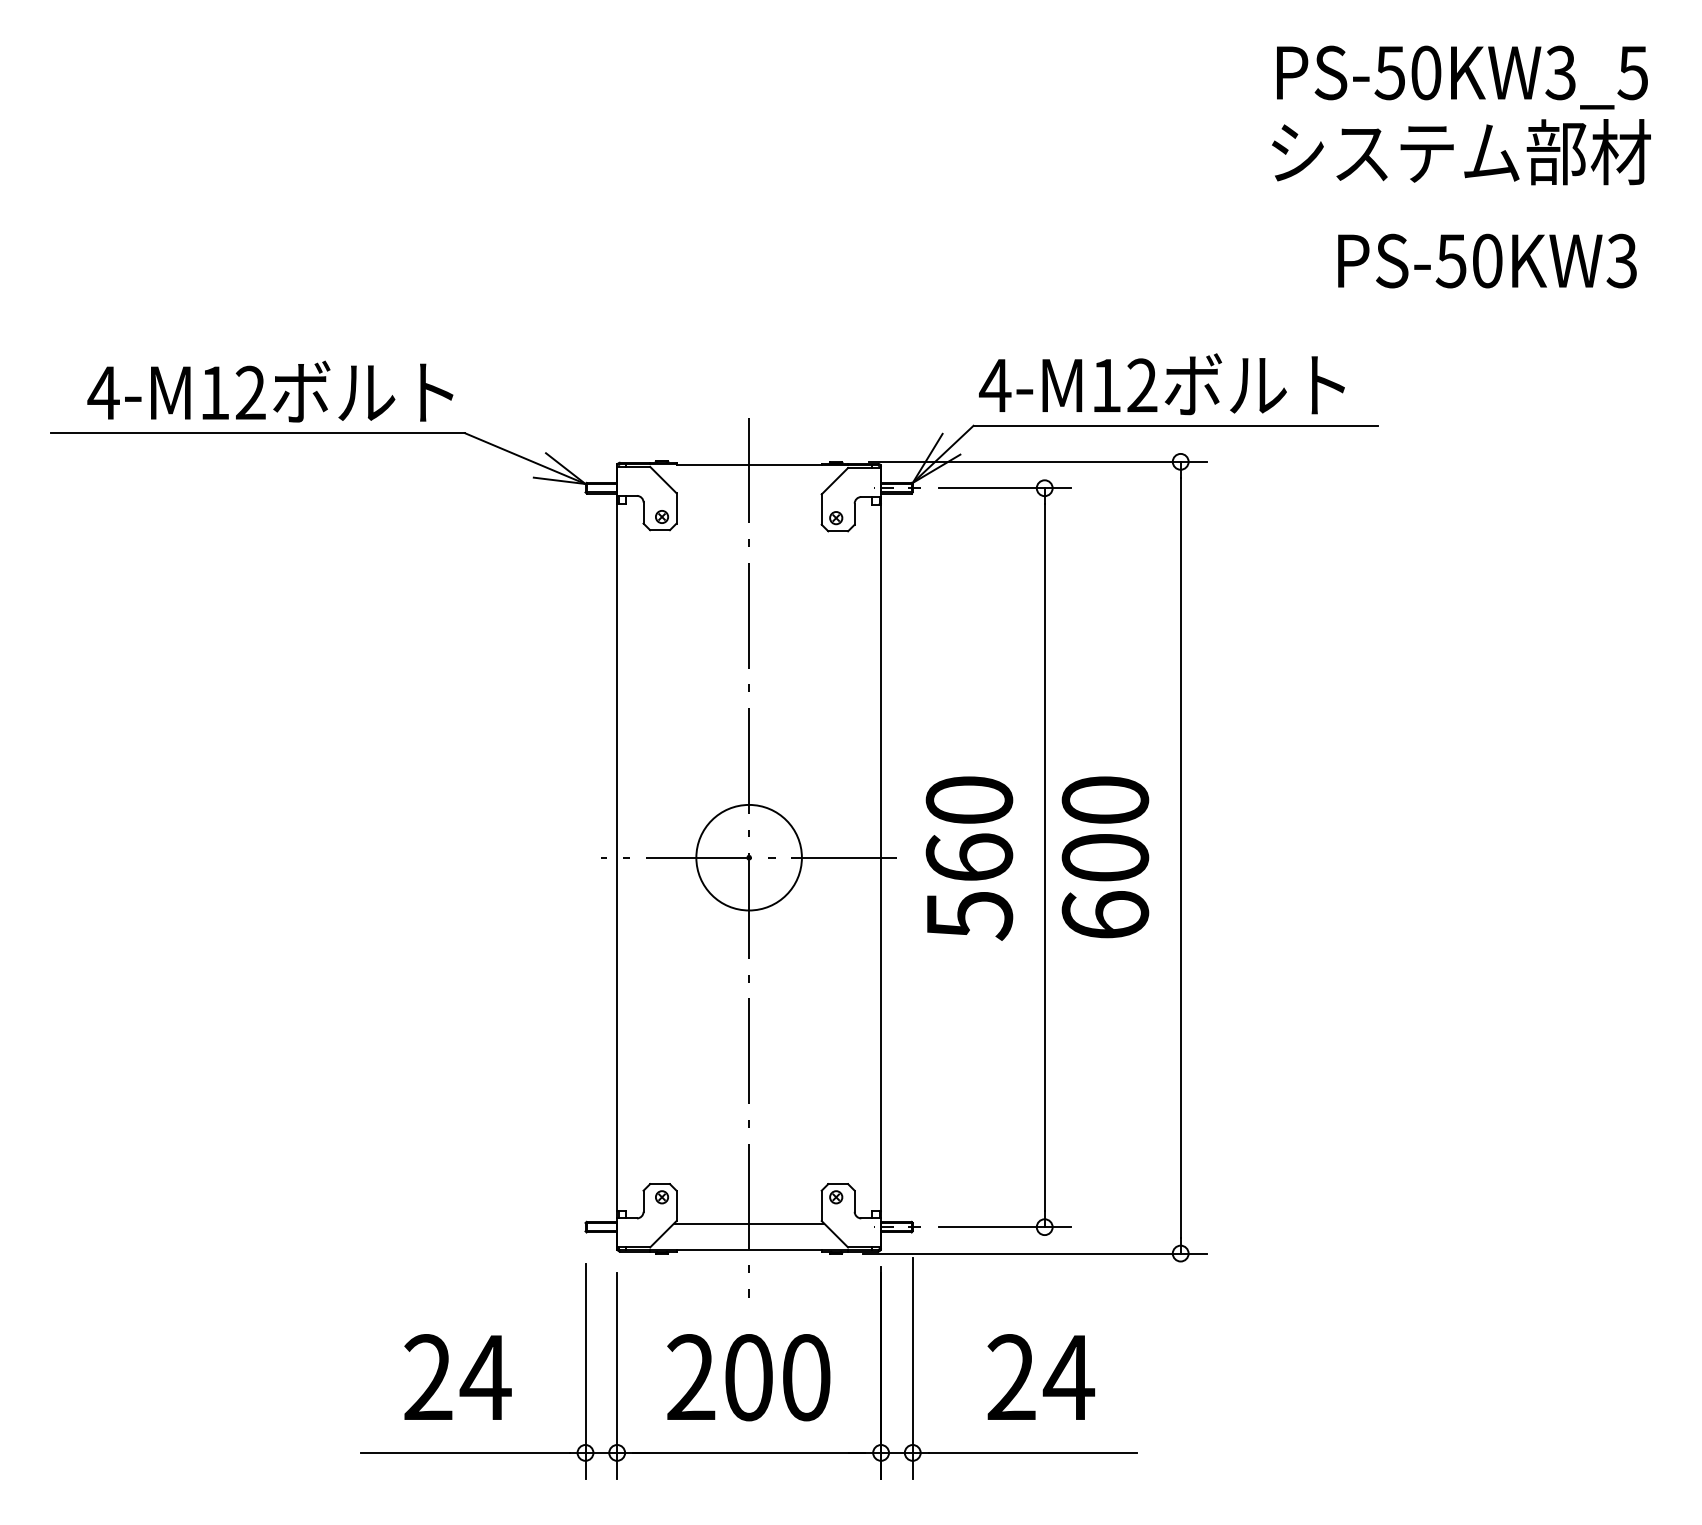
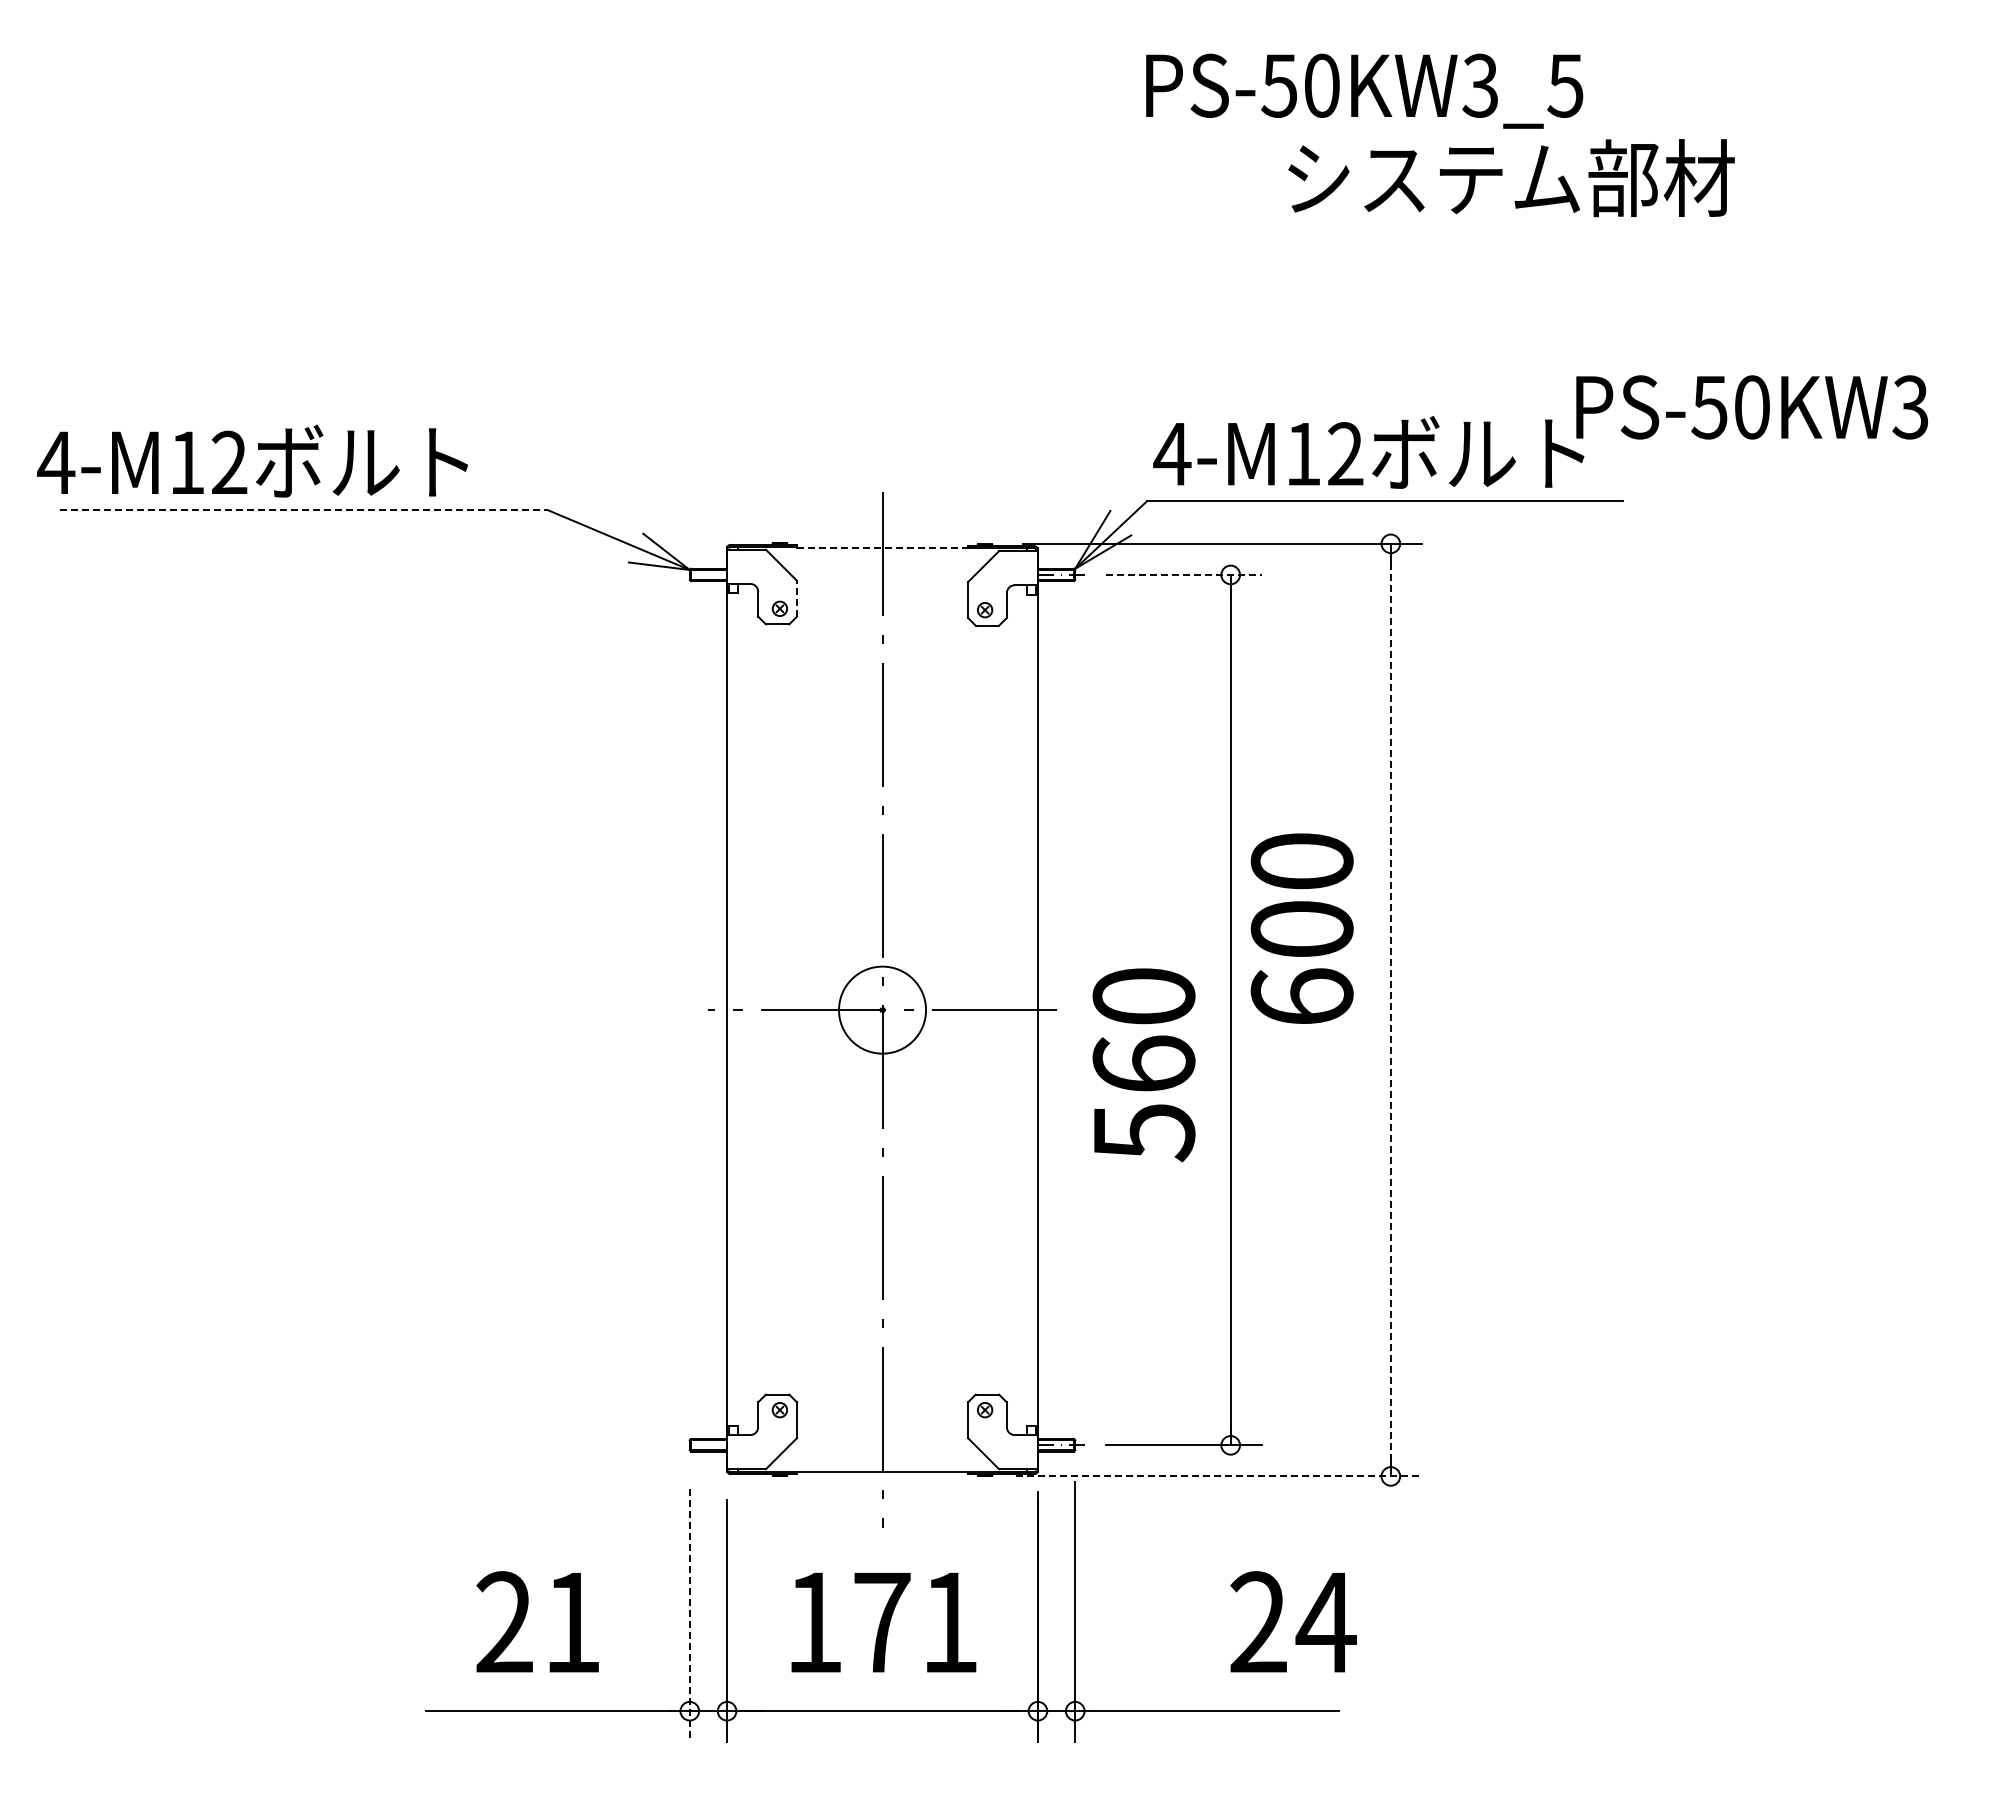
text: (1462, 76) -> (1364, 90), moved
text: (1461, 152) -> (1511, 178), moved
text: (1486, 261) -> (1751, 407), moved
text: (270, 391) -> (252, 460), moved
line: (257, 433) -> (303, 510), solid -> dashed
line: (749, 464) -> (883, 547), solid -> dashed
line: (1005, 487) -> (1184, 574), solid -> dashed
line: (676, 508) -> (797, 598), solid -> dashed
circle: (749, 857) -> (882, 1009), size x0.7
text: (1104, 857) -> (1301, 928), moved
text: (969, 858) -> (1143, 1065), moved
line: (1180, 858) -> (1390, 1010), solid -> dashed
line: (749, 1223) -> (883, 1441), removed
line: (1035, 1253) -> (1219, 1476), solid -> dashed
line: (585, 1371) -> (689, 1615), solid -> dashed
text: (1041, 1376) -> (1293, 1621), moved
text: (485, 1377) -> (571, 1622), 24 -> 21
text: (749, 1377) -> (882, 1622), 200 -> 171

